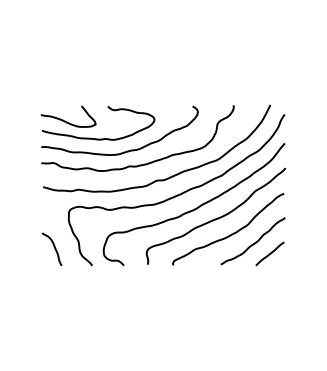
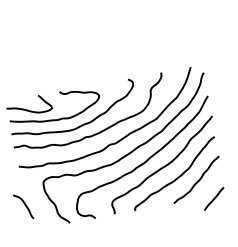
curve: (54, 248) -> (25, 205), moved
line: (269, 253) -> (213, 198), moved

